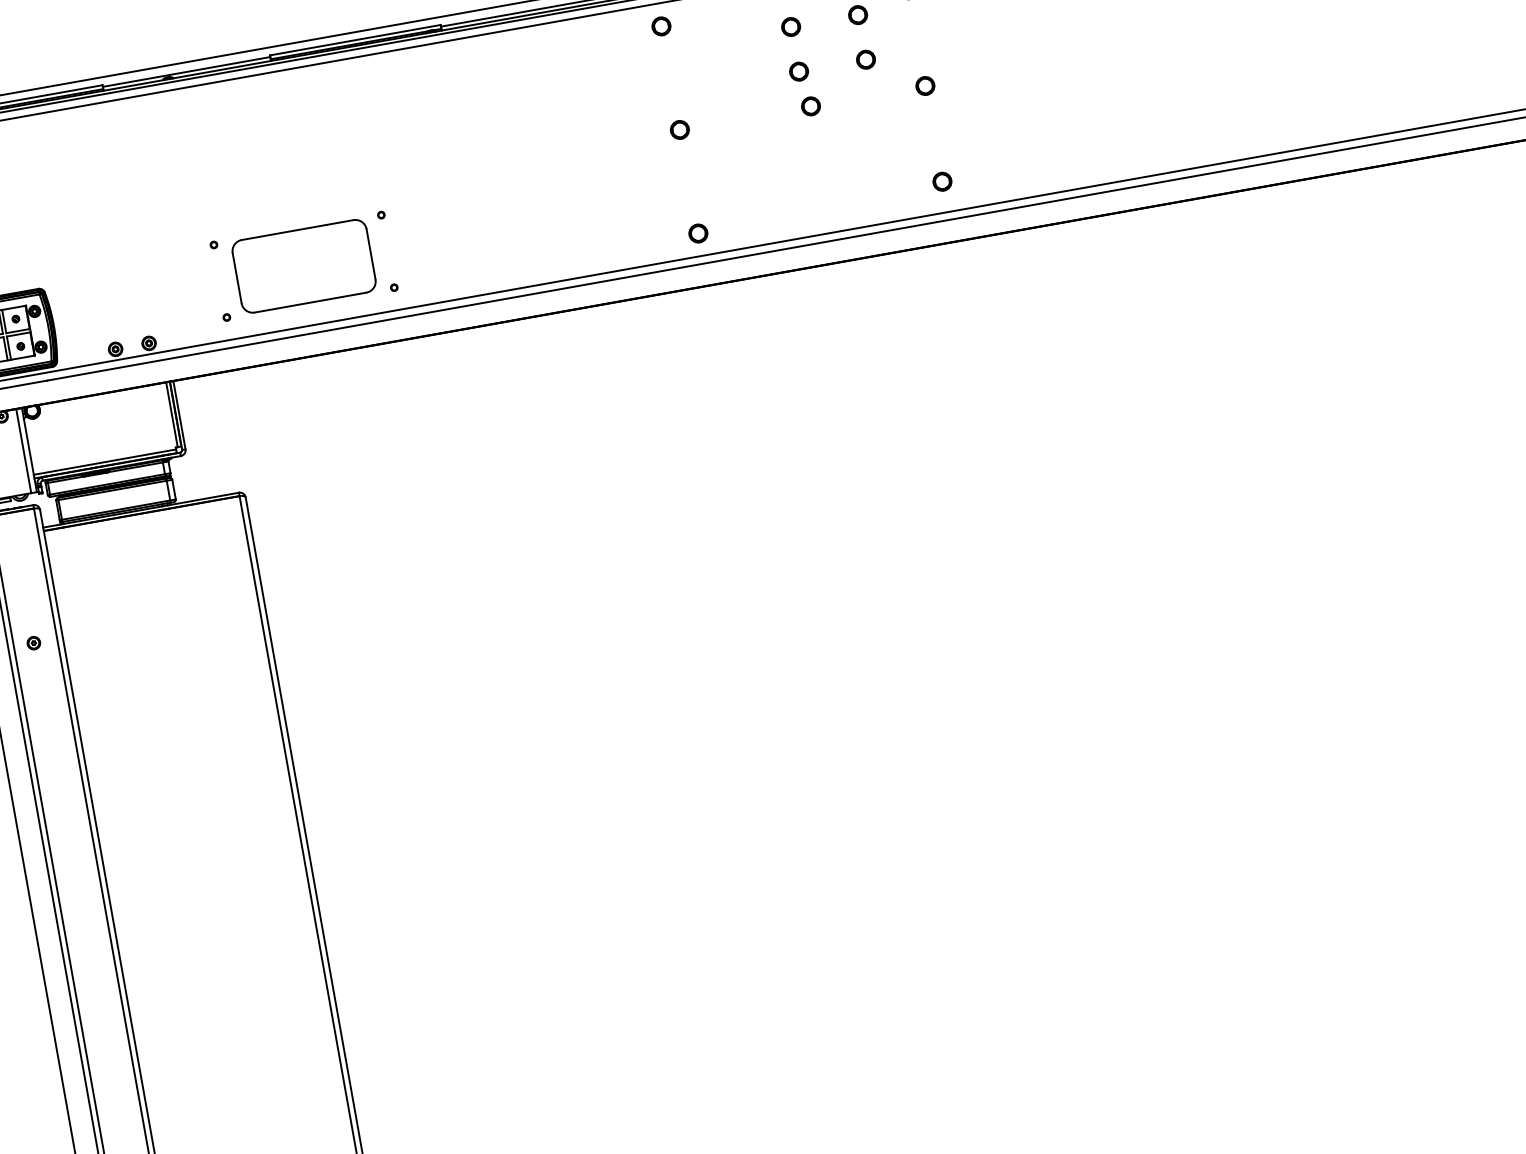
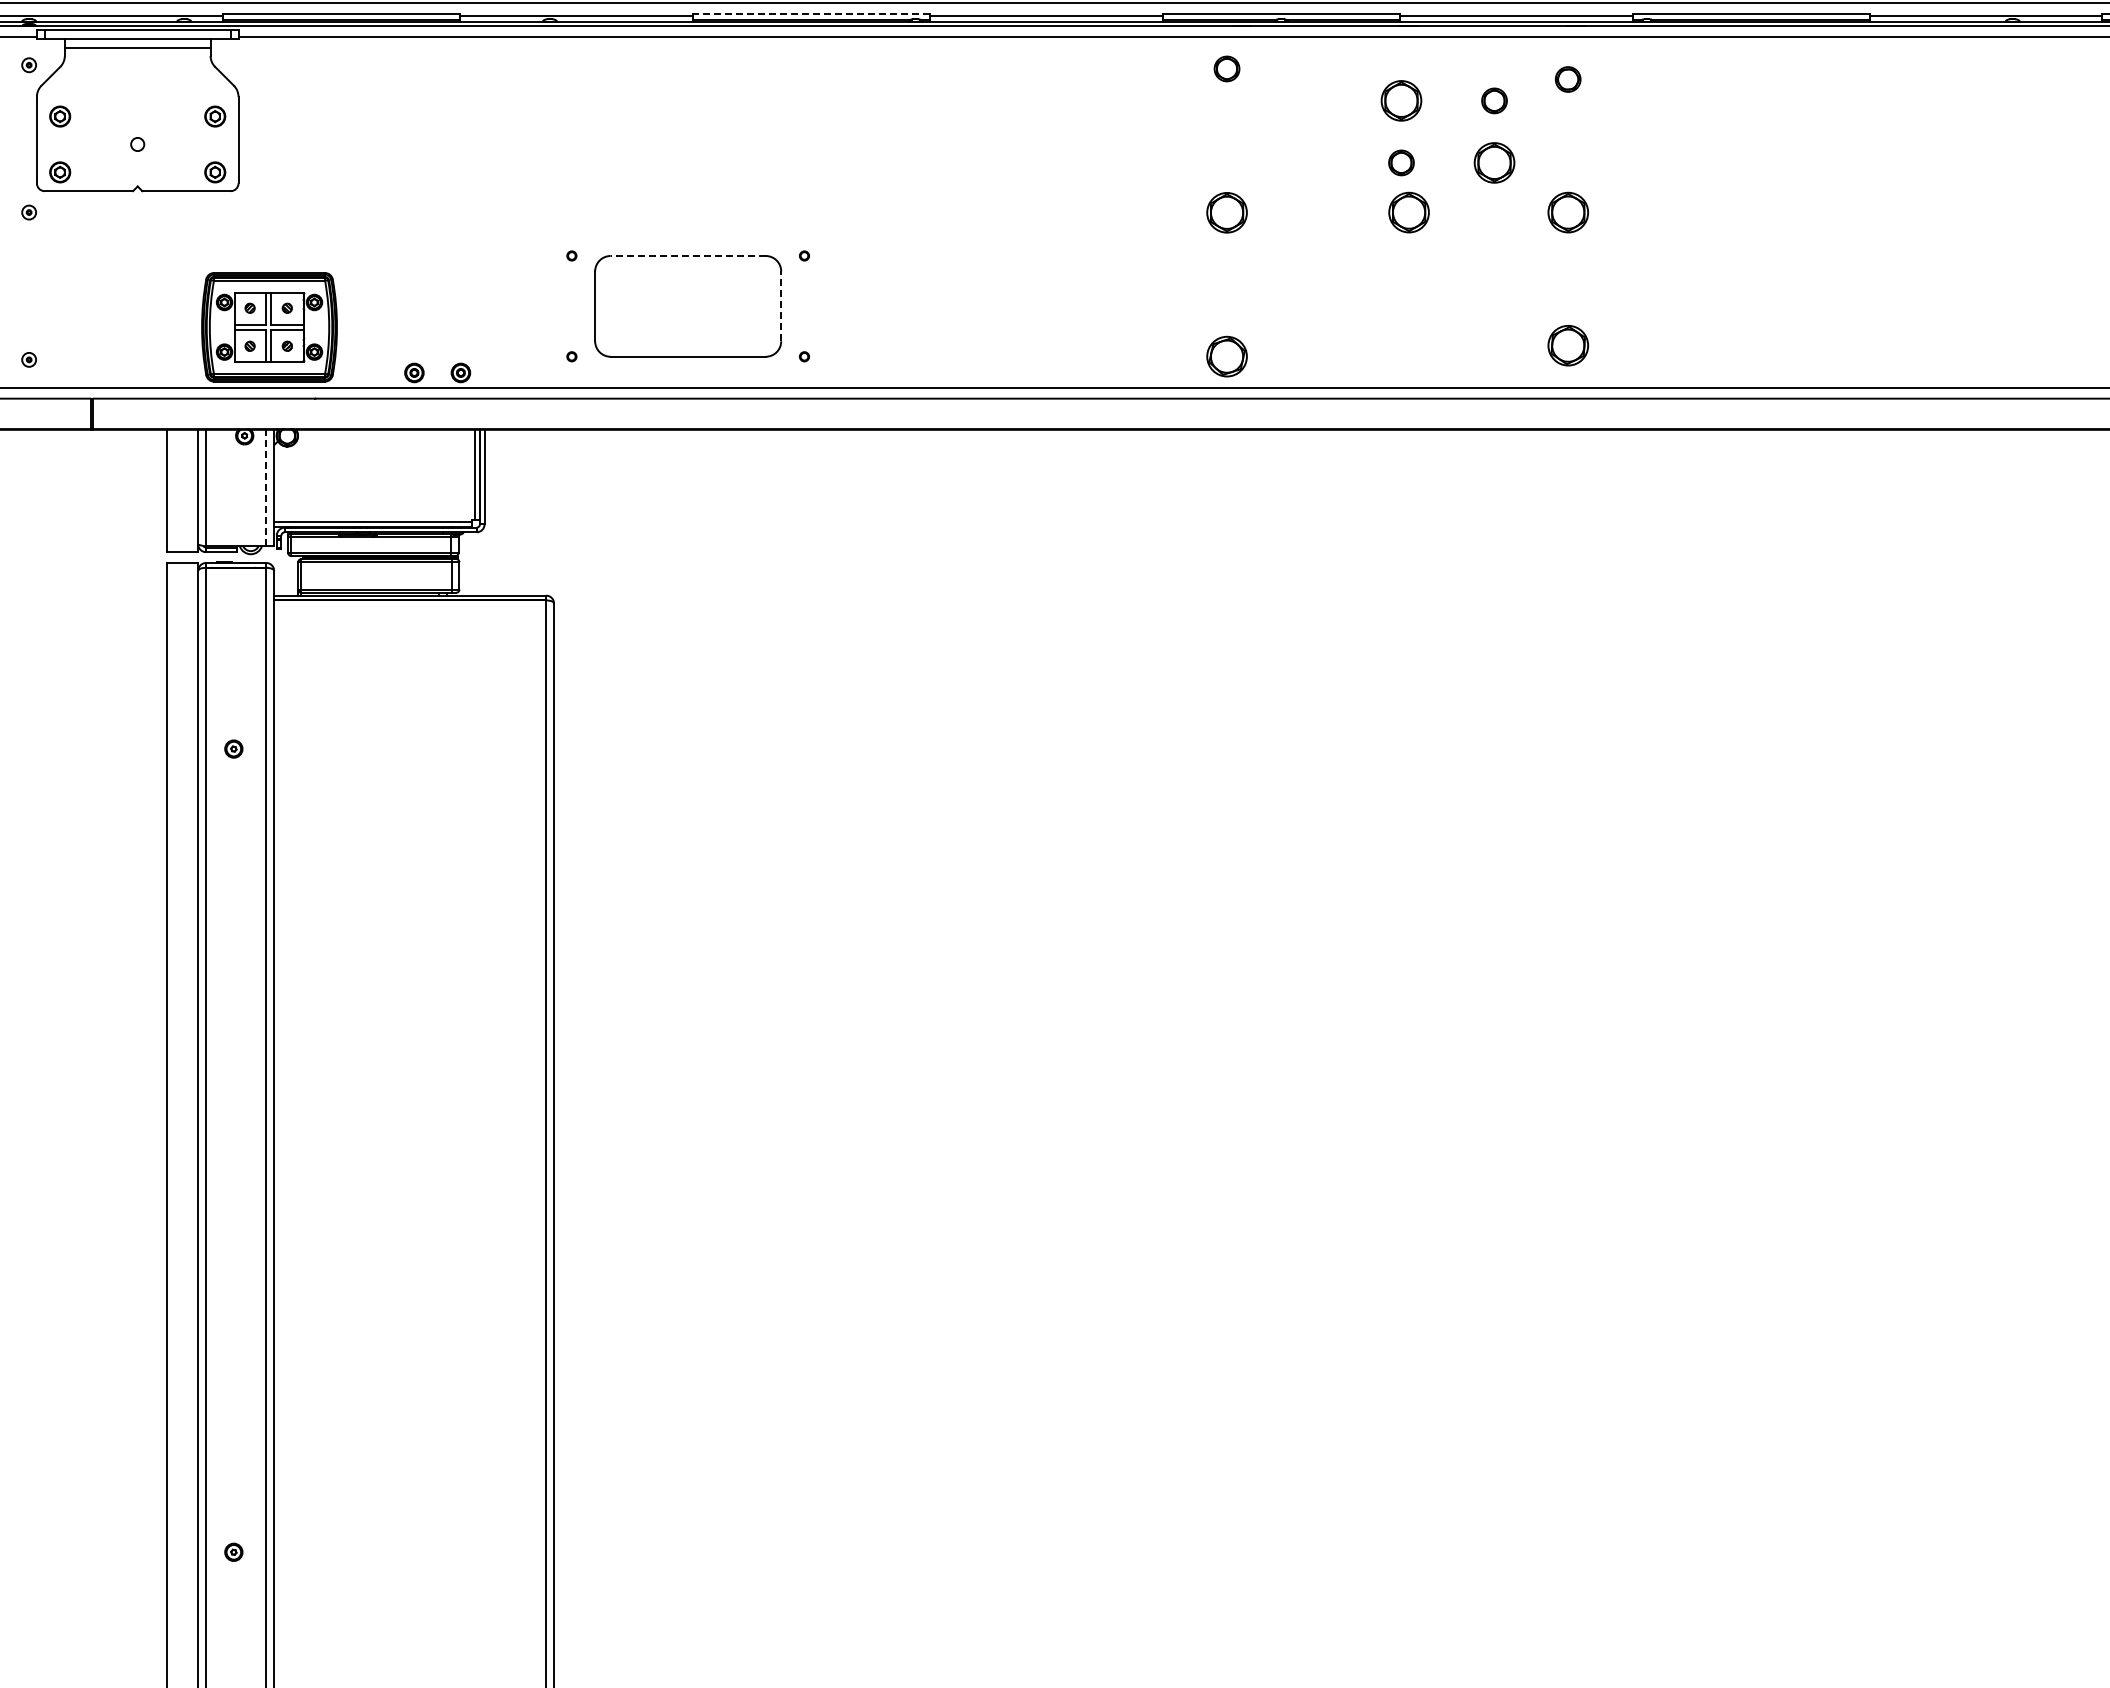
part: (791, 26) -> (1401, 100), size x1.6
line: (355, 40) -> (811, 14), solid -> dashed
part: (865, 59) -> (1494, 162), size x1.6
part: (924, 86) -> (1567, 212), size x1.6
part: (811, 106) -> (1409, 212), size x1.6
part: (679, 129) -> (1226, 212), size x1.6
part: (941, 181) -> (1567, 345), size x1.6
line: (297, 229) -> (688, 255), solid -> dashed
part: (697, 233) -> (1226, 356), size x1.6
line: (371, 254) -> (781, 306), solid -> dashed
line: (23, 450) -> (266, 487), solid -> dashed

